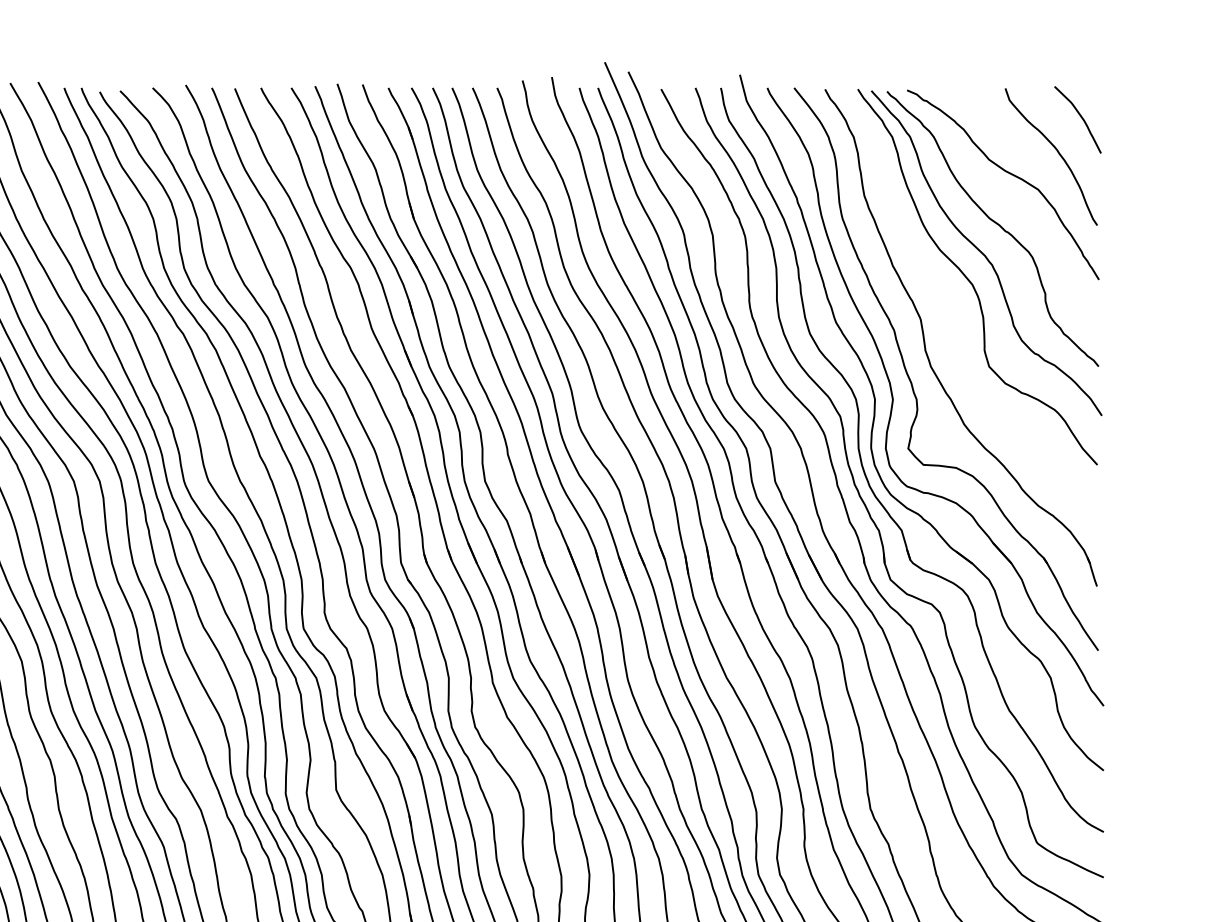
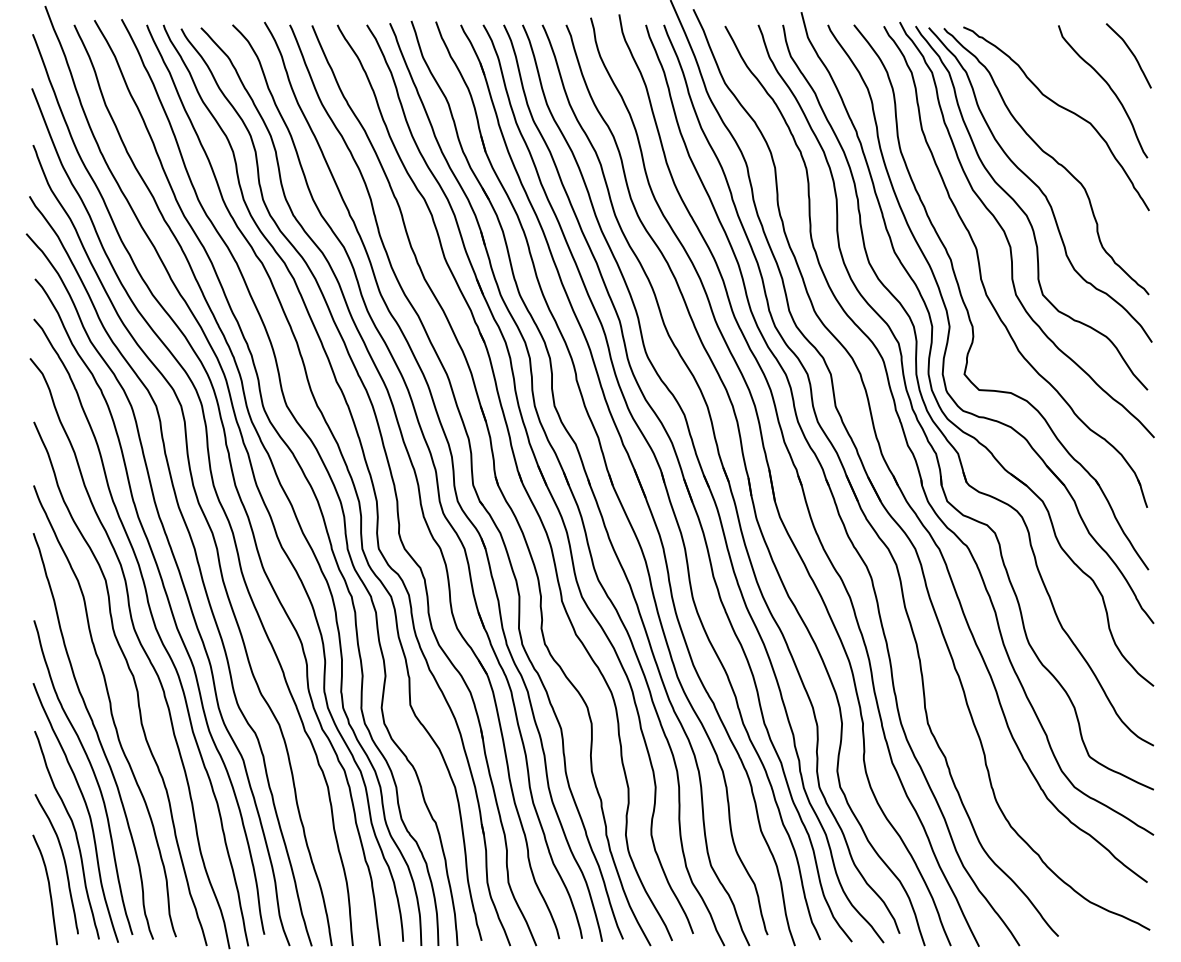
curve: (952, 306) -> (1007, 236), added

